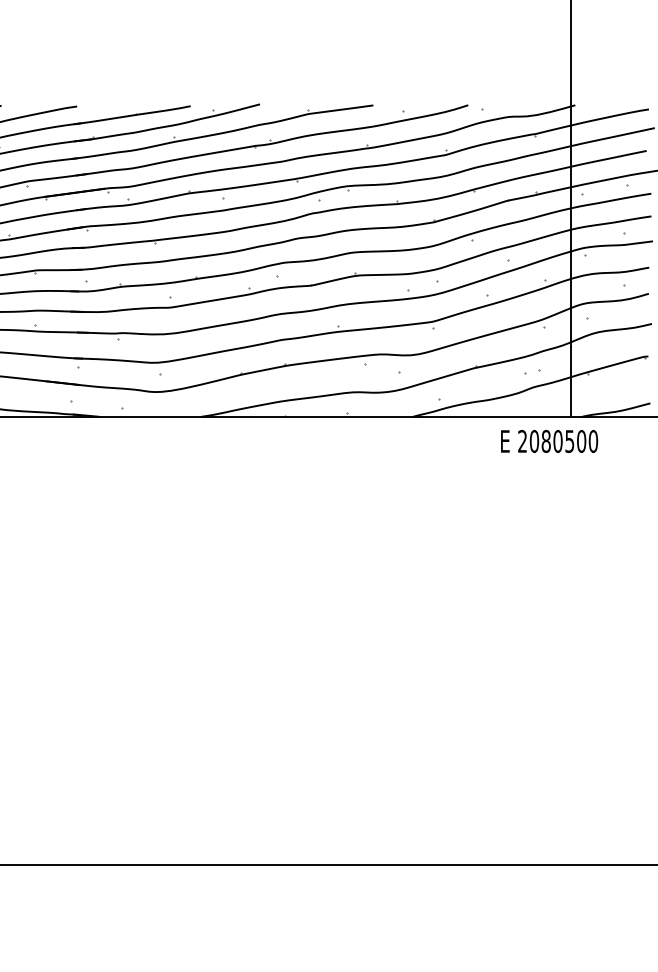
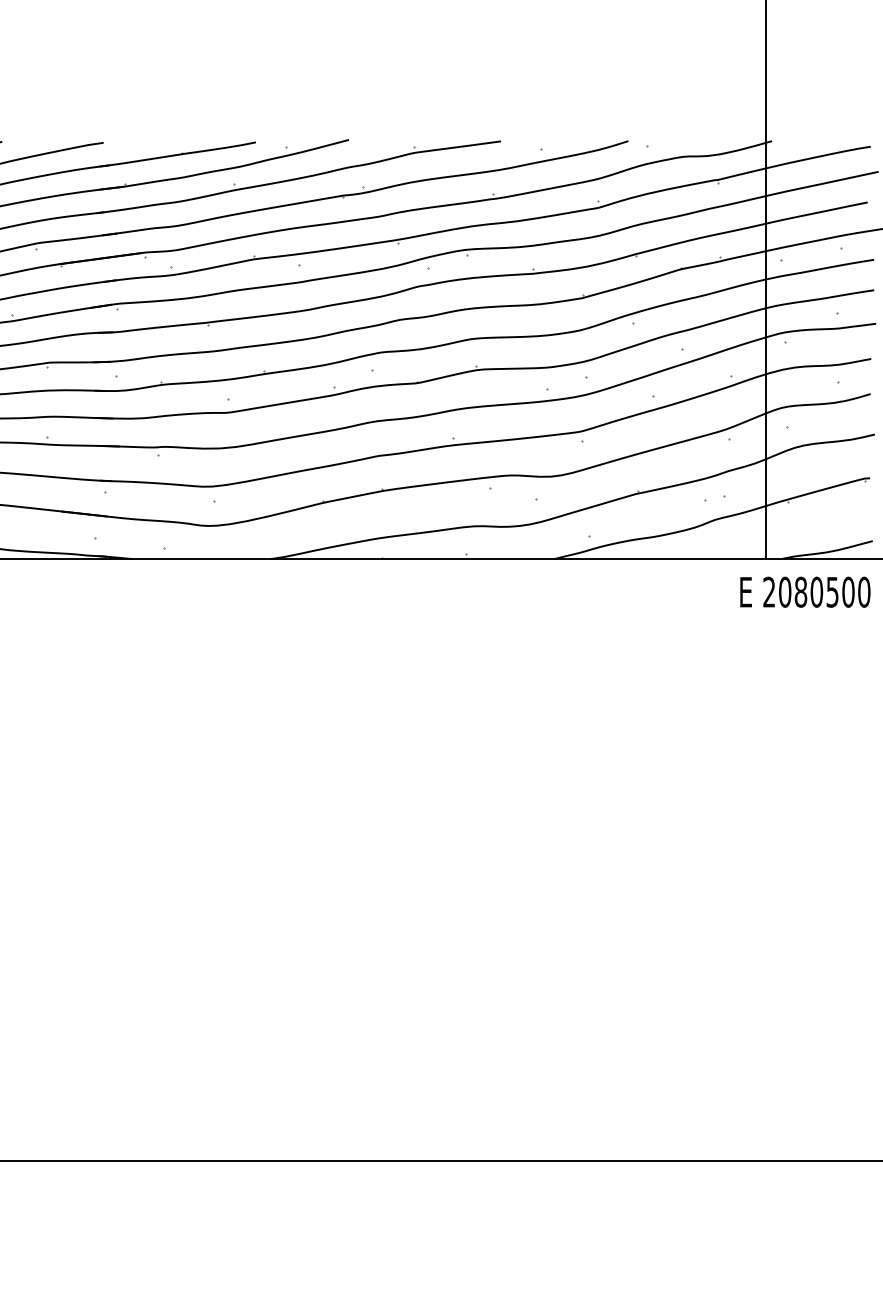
text: (549, 440) -> (805, 591), moved

